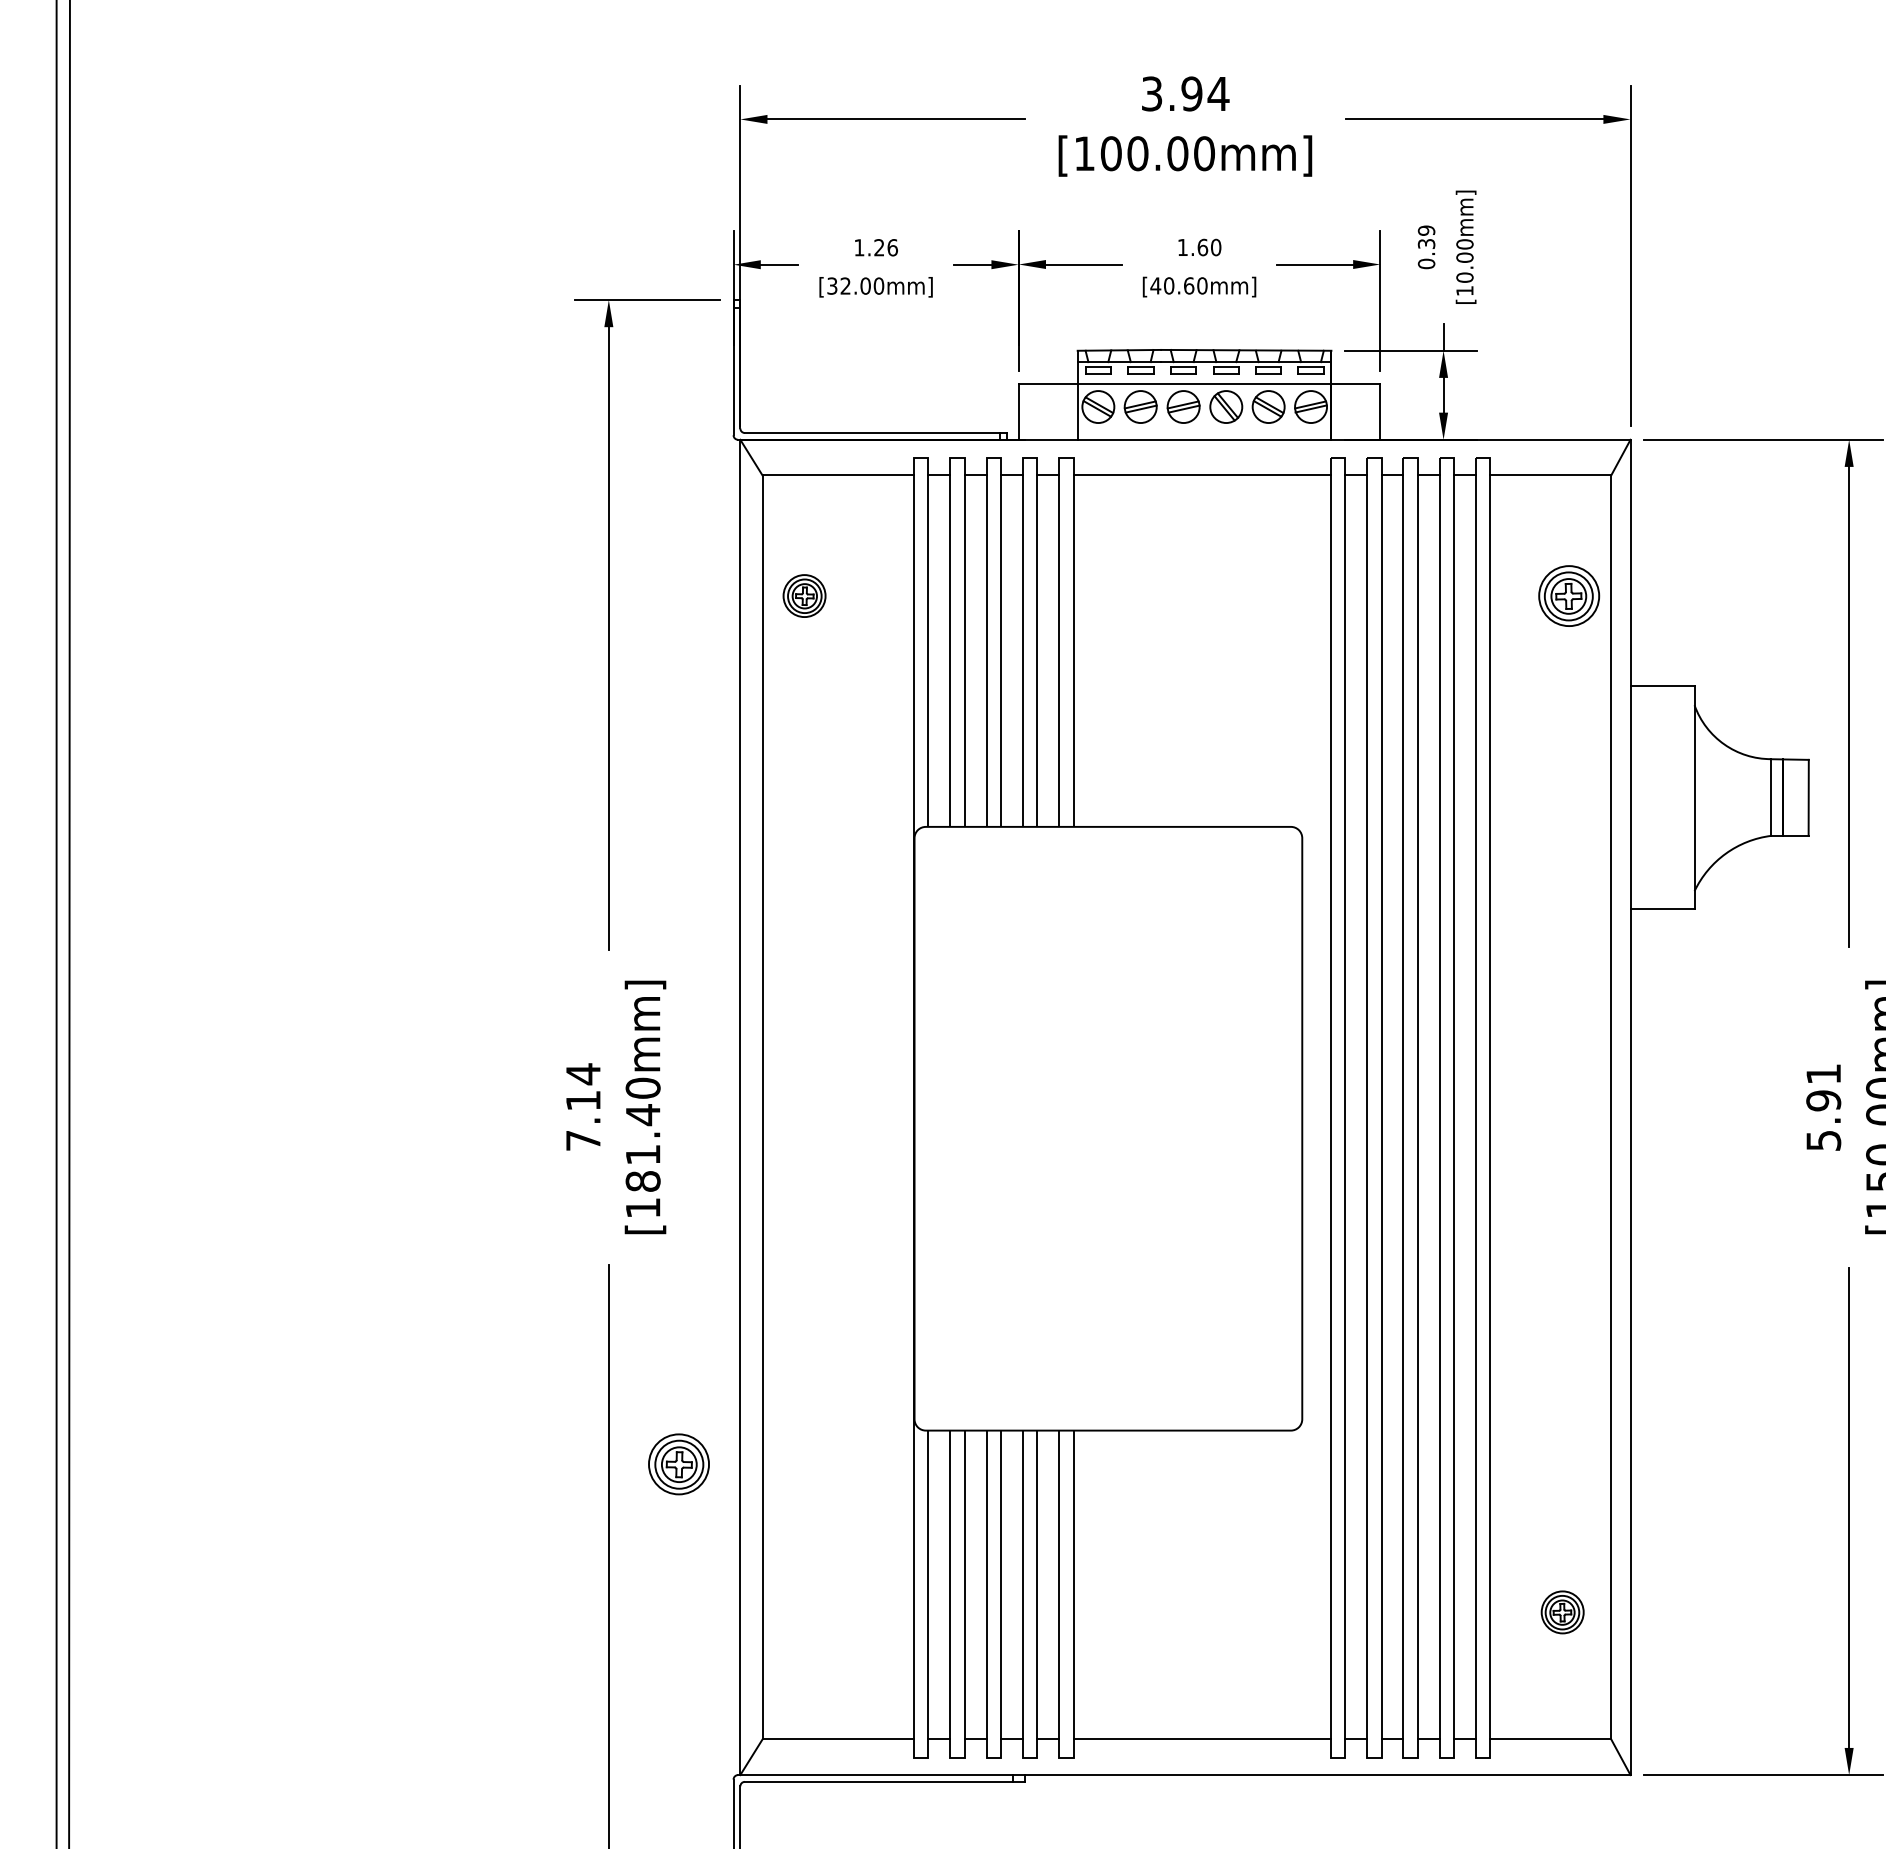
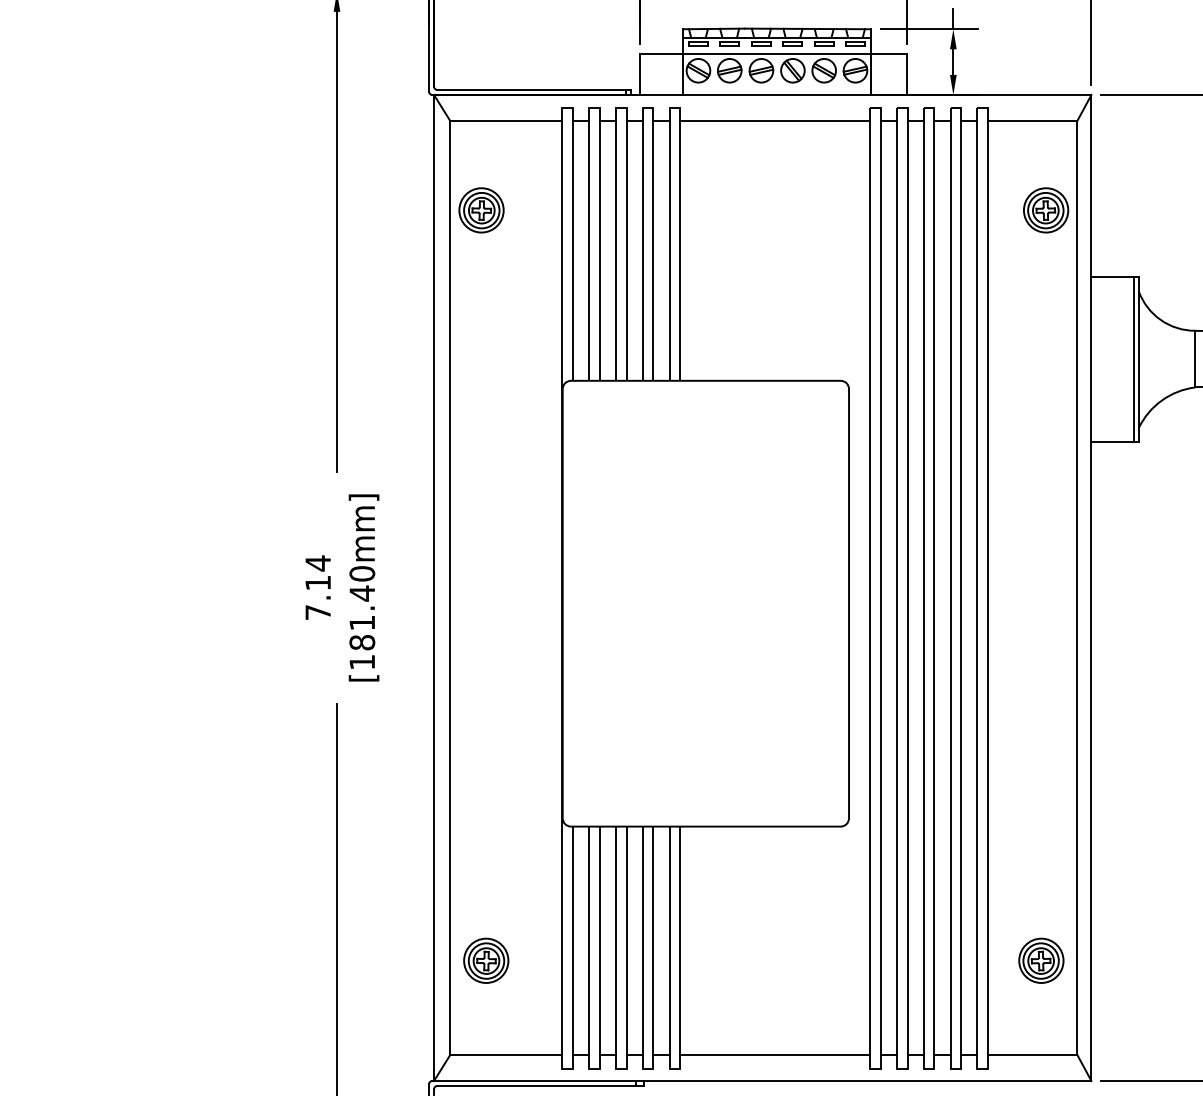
part: (804, 595) -> (481, 209), size x1.43
line: (1688, 797) -> (1134, 359), added
part: (678, 1464) -> (485, 960), moved
part: (1562, 1612) -> (1041, 960), size x1.43

